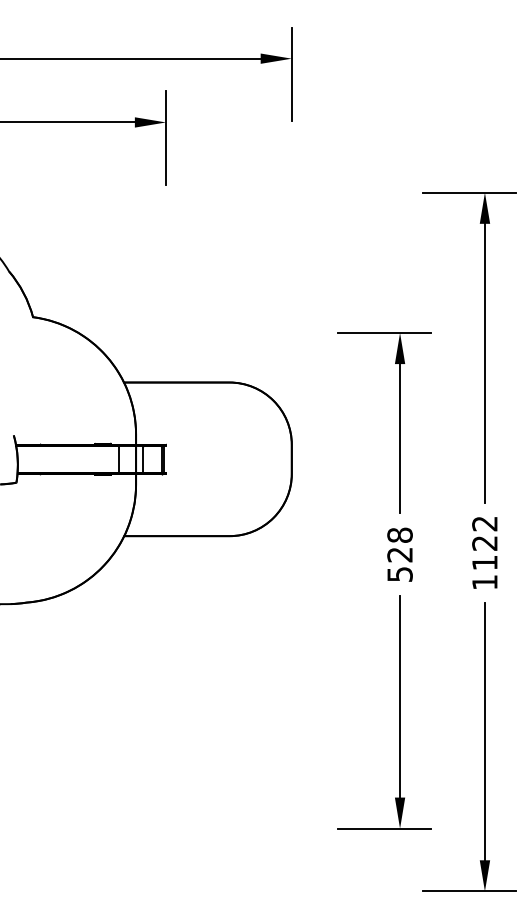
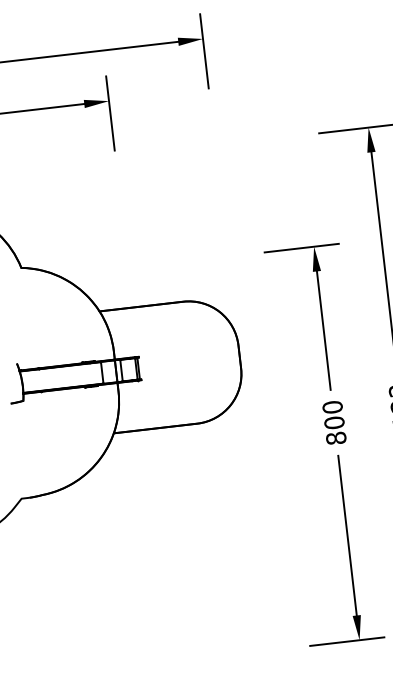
text: (399, 554) -> (334, 422), 528 -> 800

